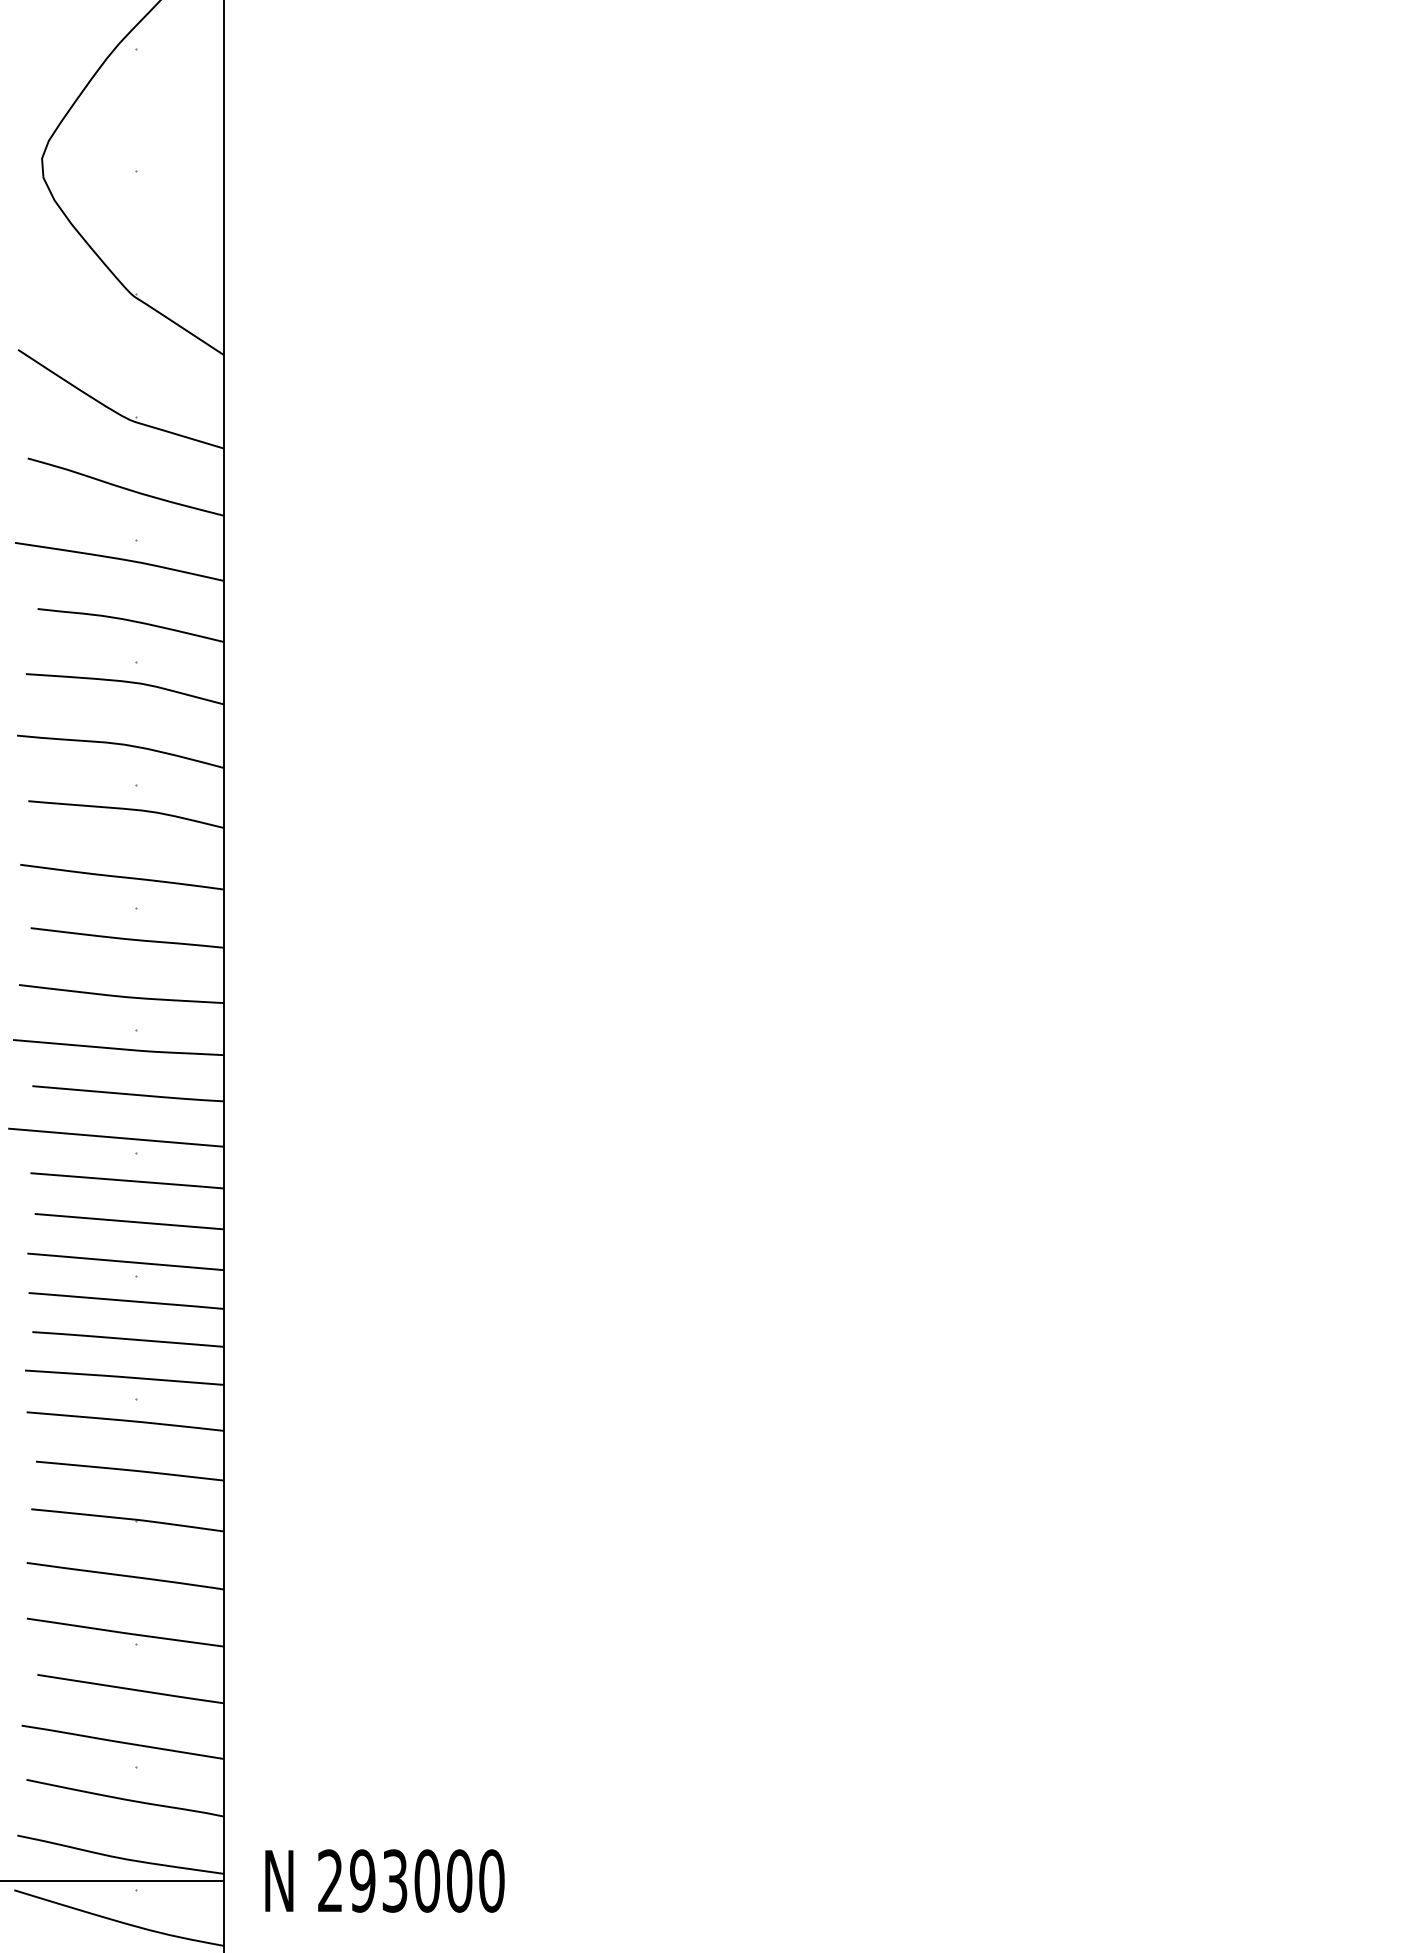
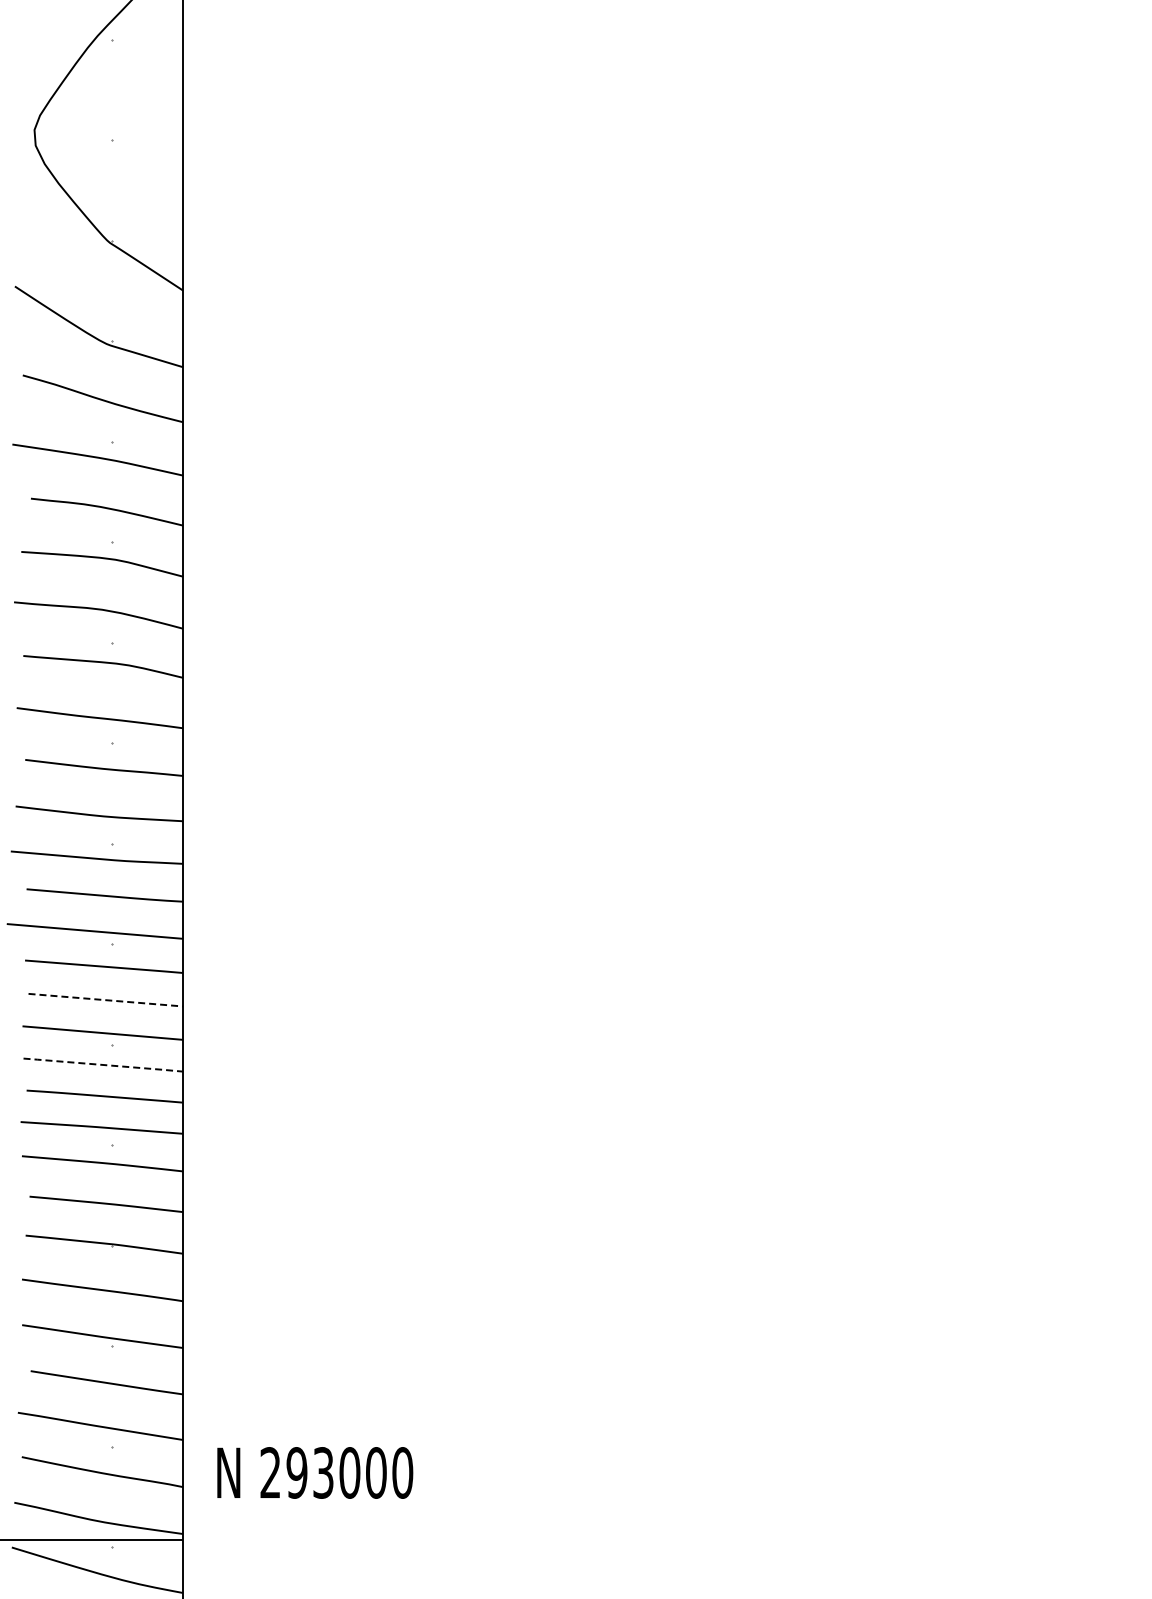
line: (128, 1222) -> (105, 1000), solid -> dashed
line: (126, 1301) -> (103, 1065), solid -> dashed
text: (385, 1880) -> (315, 1472), moved

